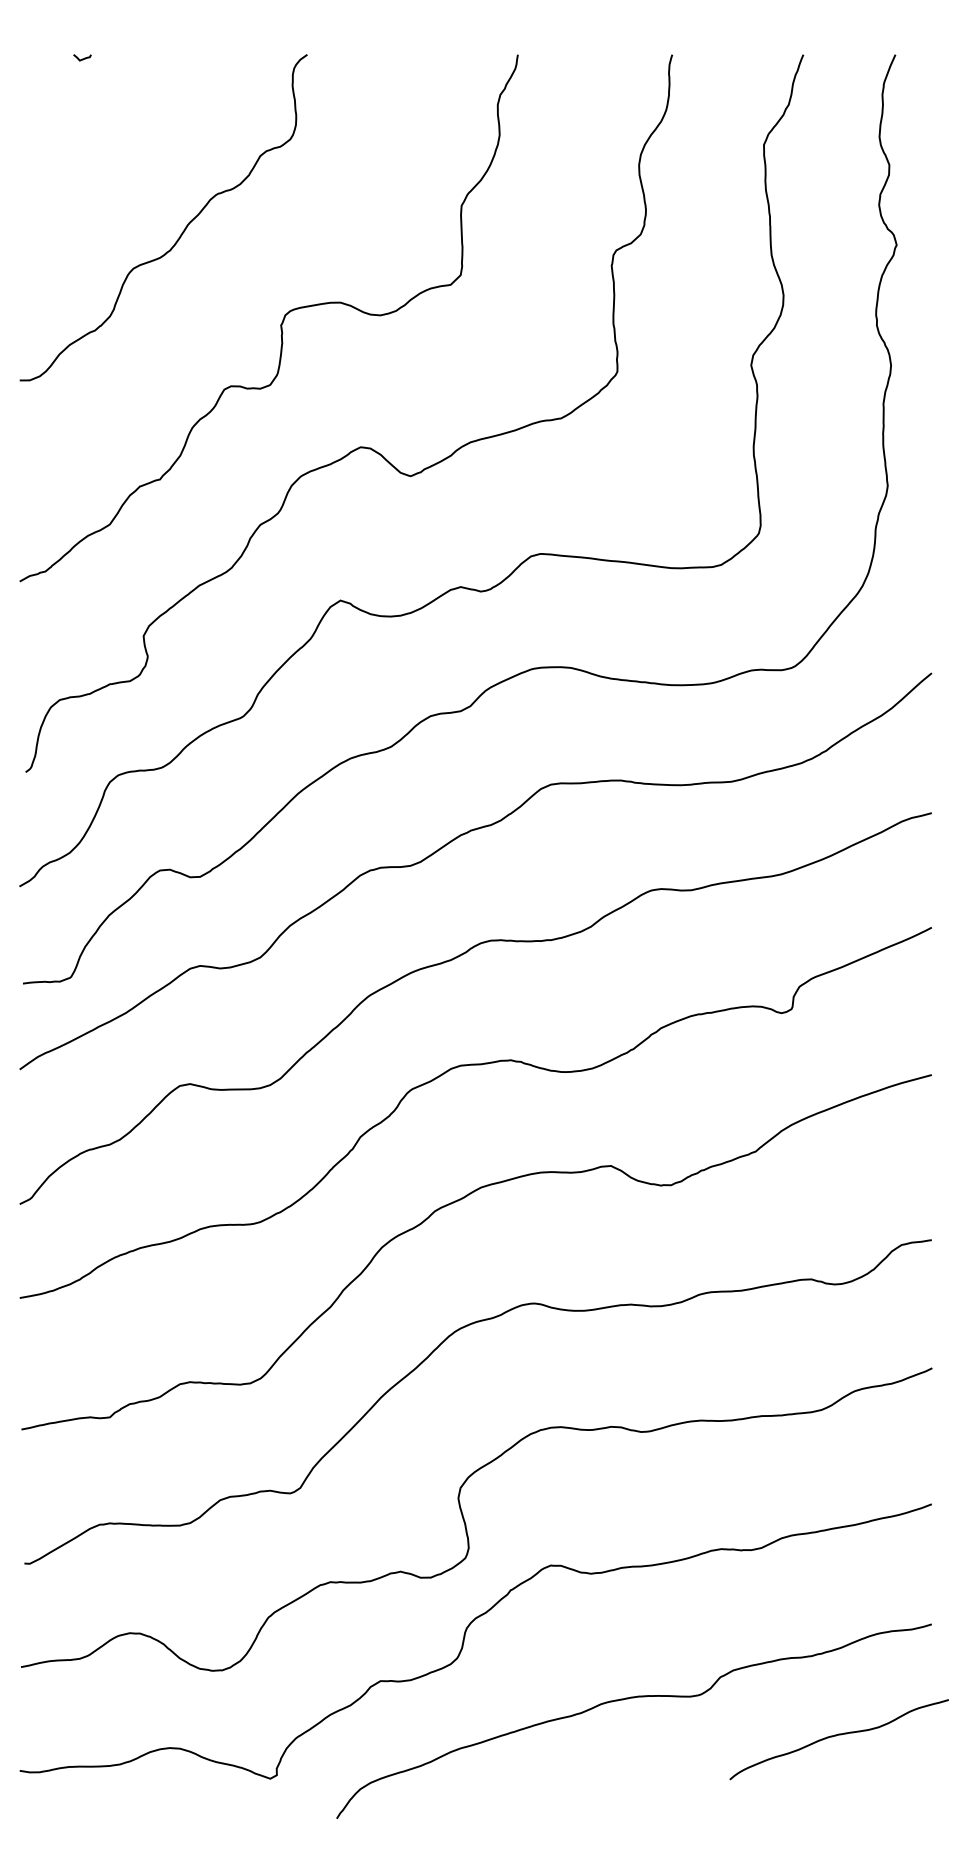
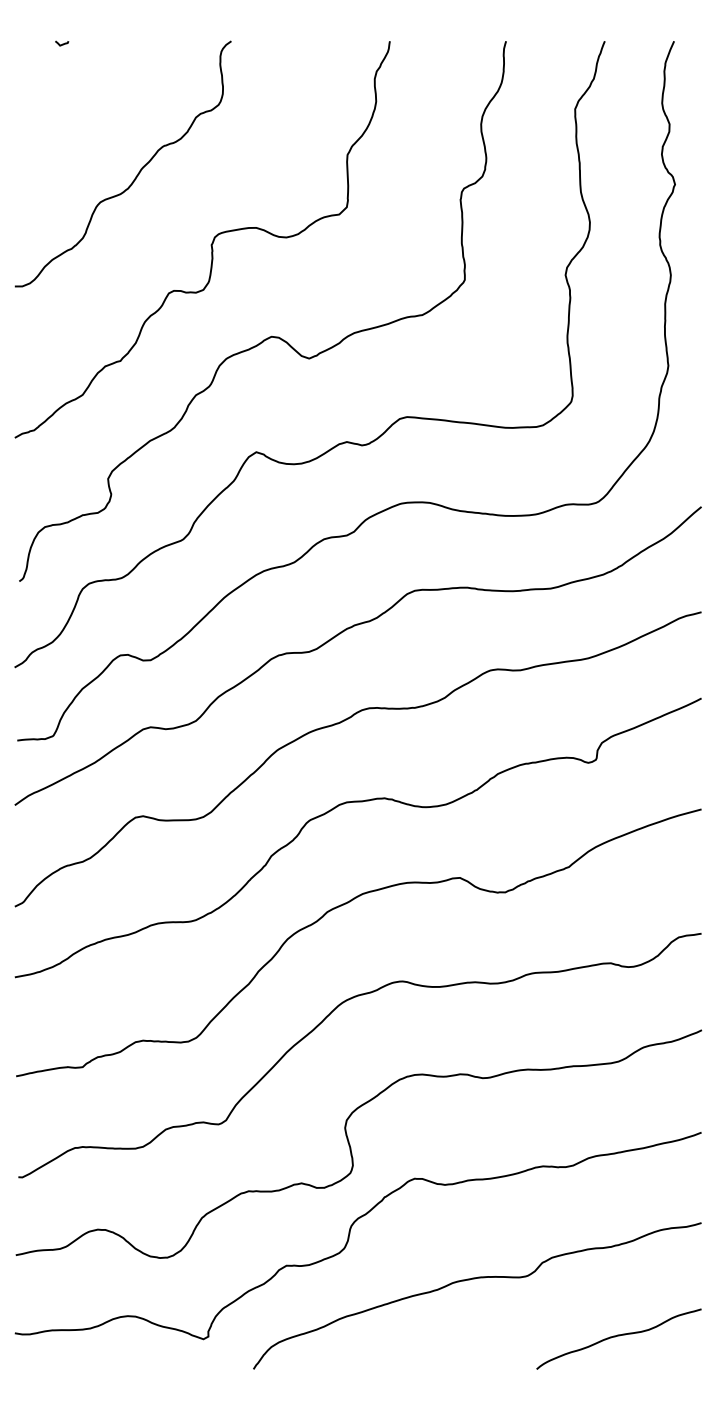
curve: (836, 1736) -> (616, 1336), moved

